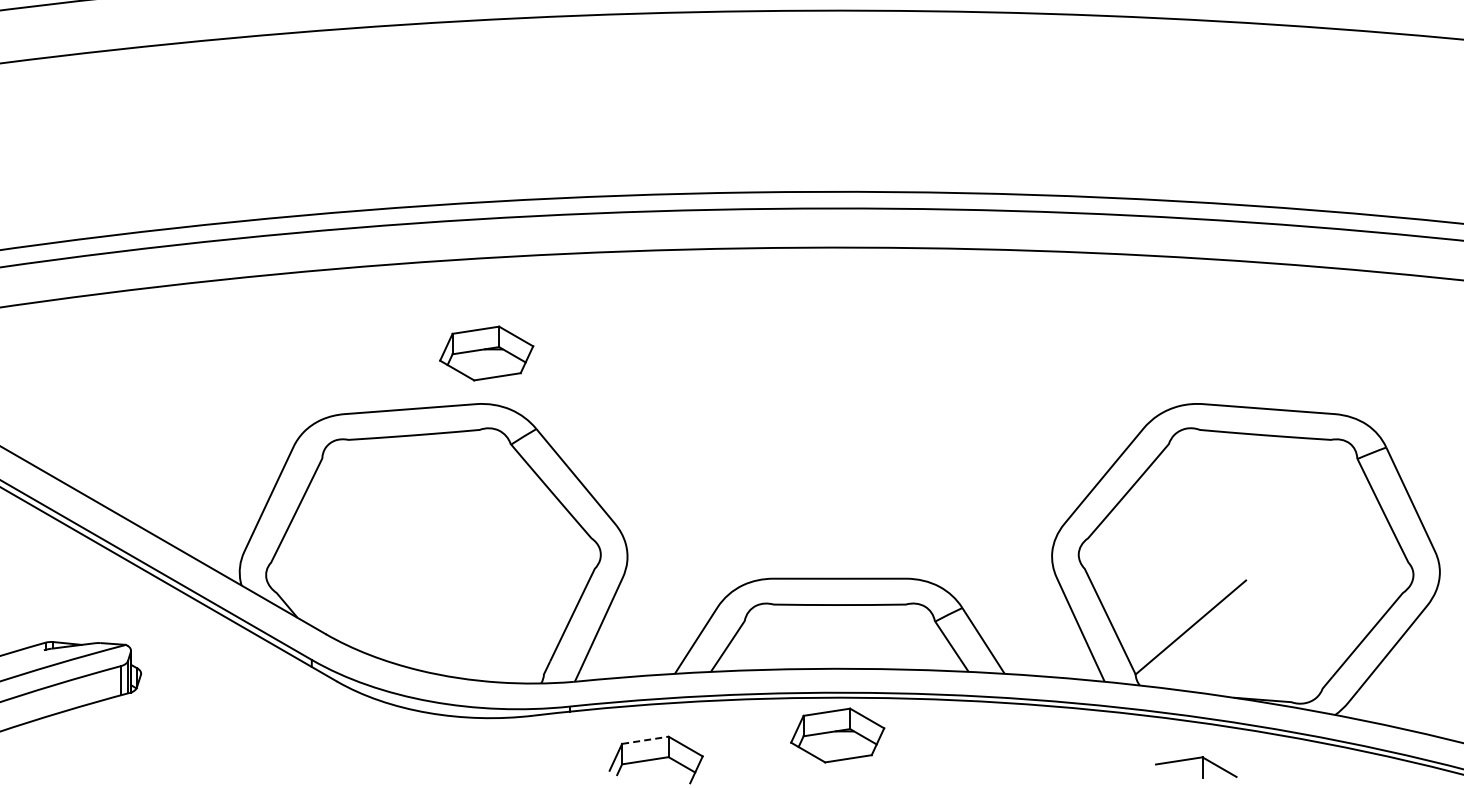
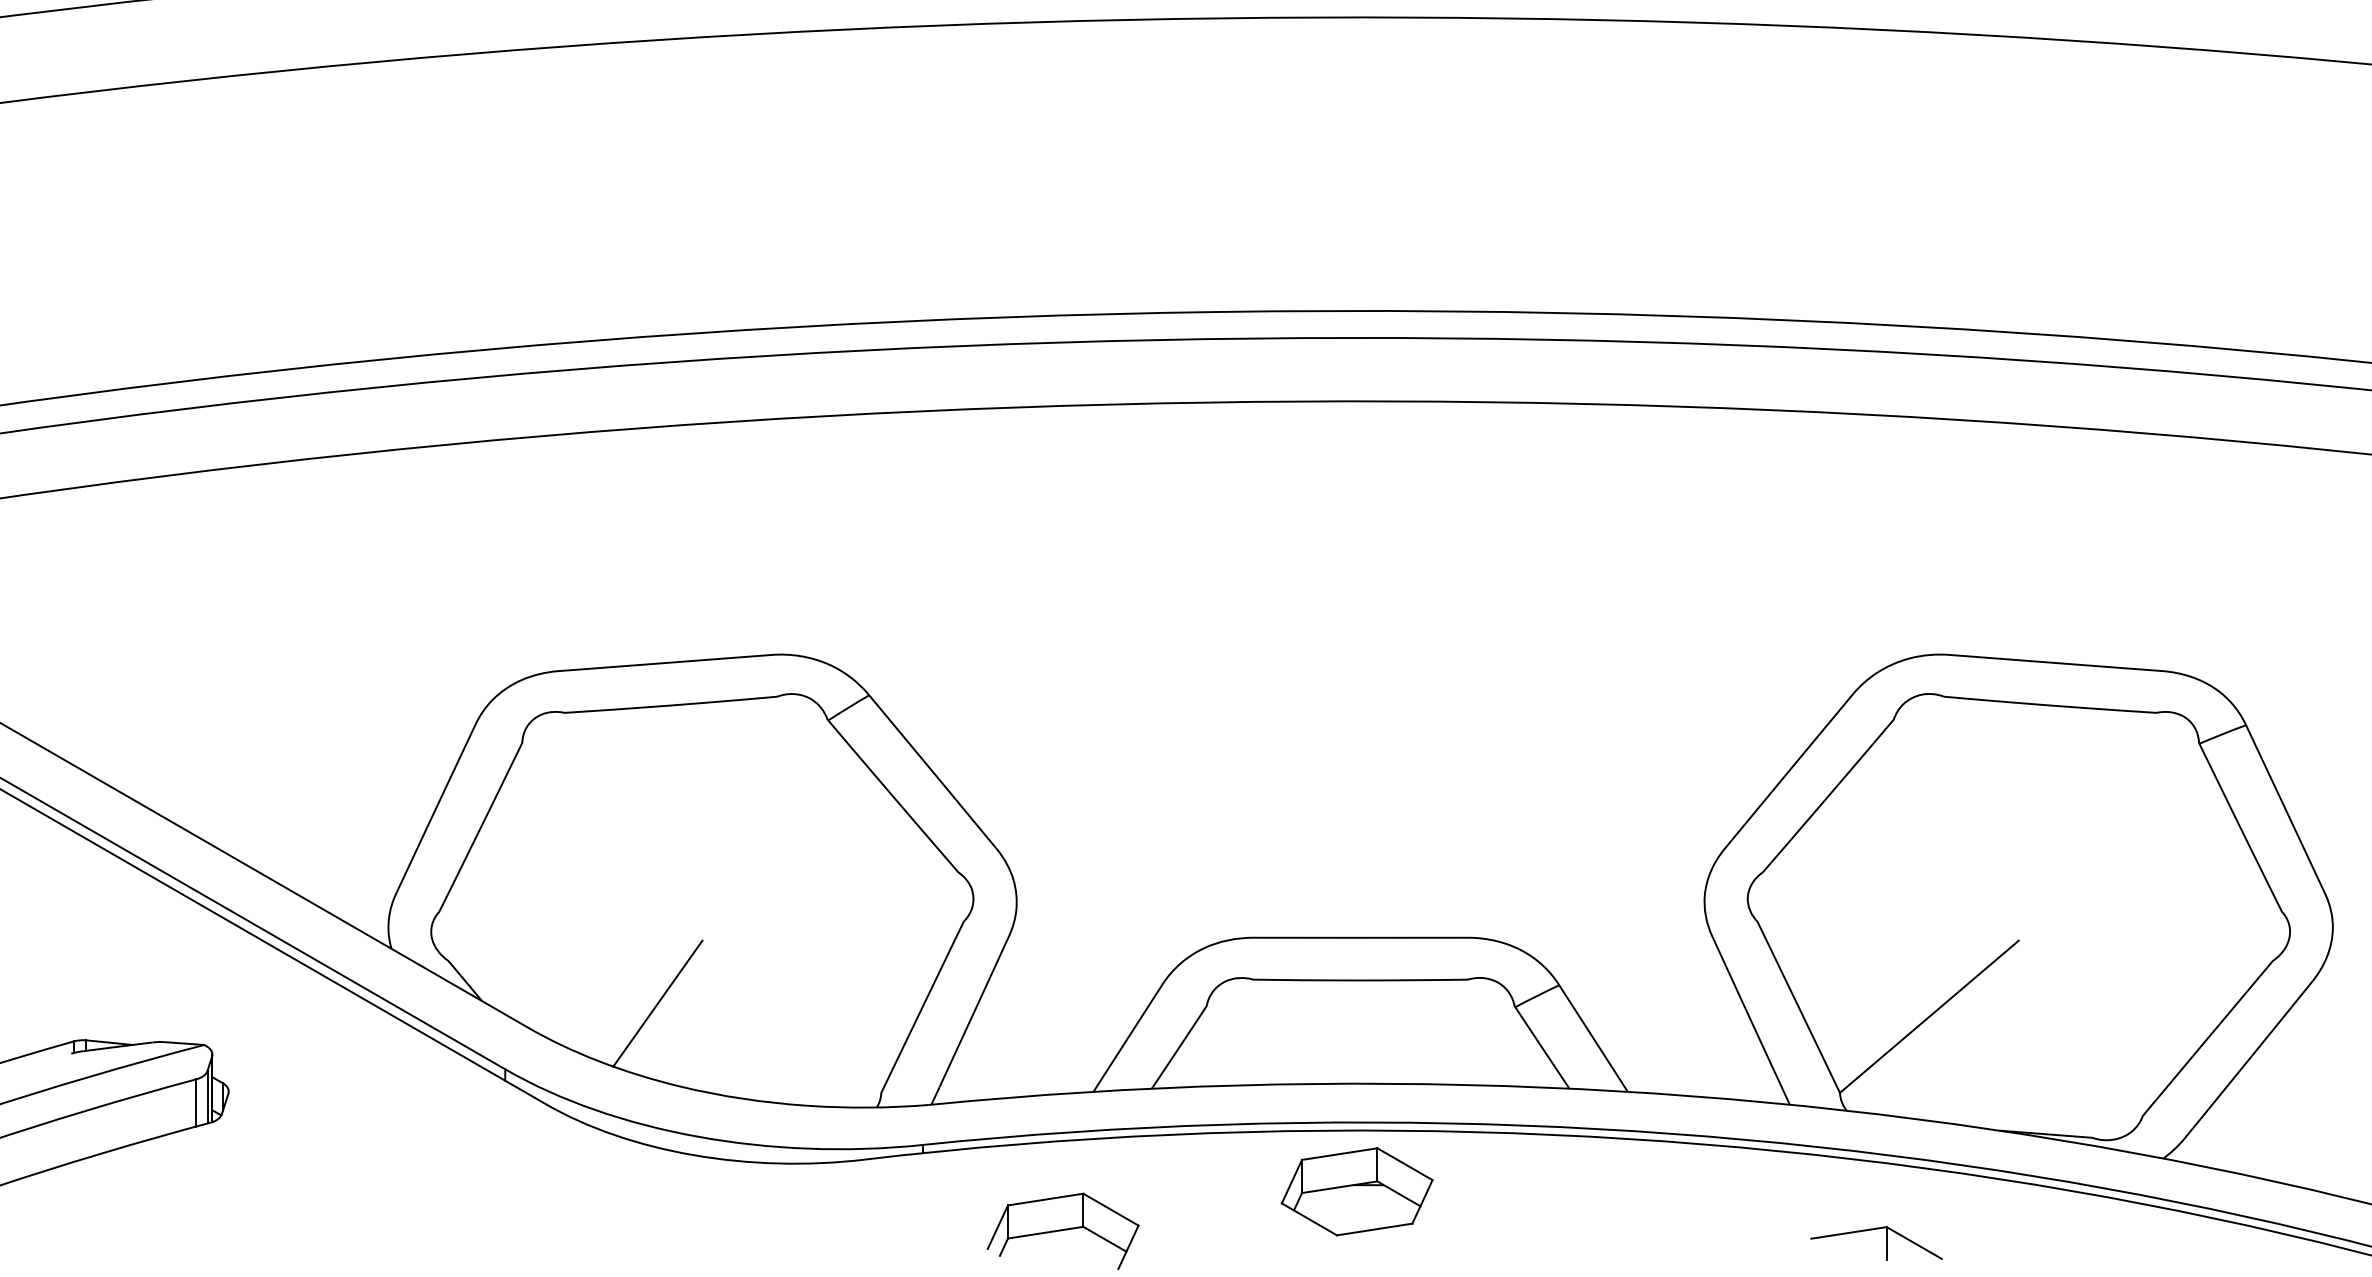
part: (486, 353) -> (788, 572), removed
line: (405, 619) -> (657, 1003), added
line: (645, 740) -> (1045, 1199), dashed -> solid
part: (1196, 767) -> (1876, 1243), moved

